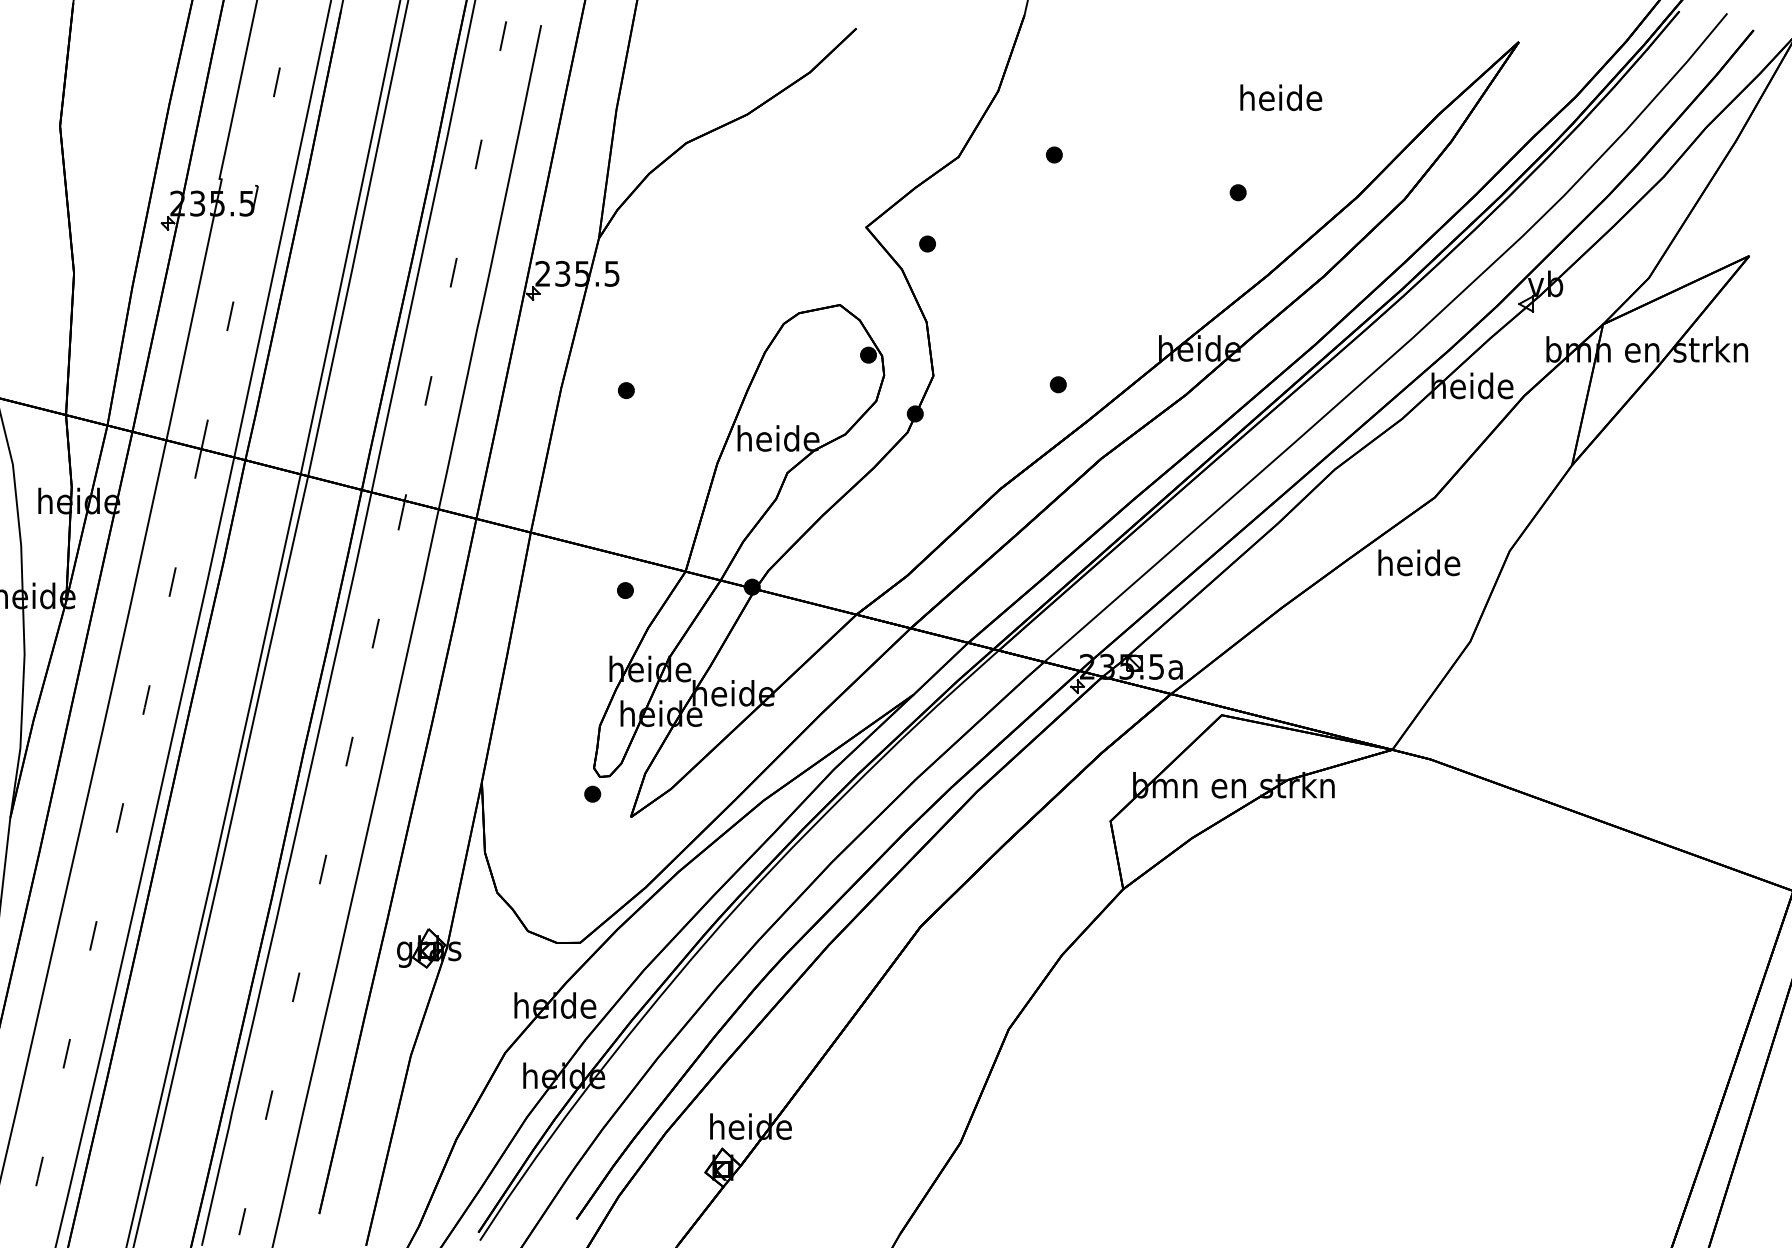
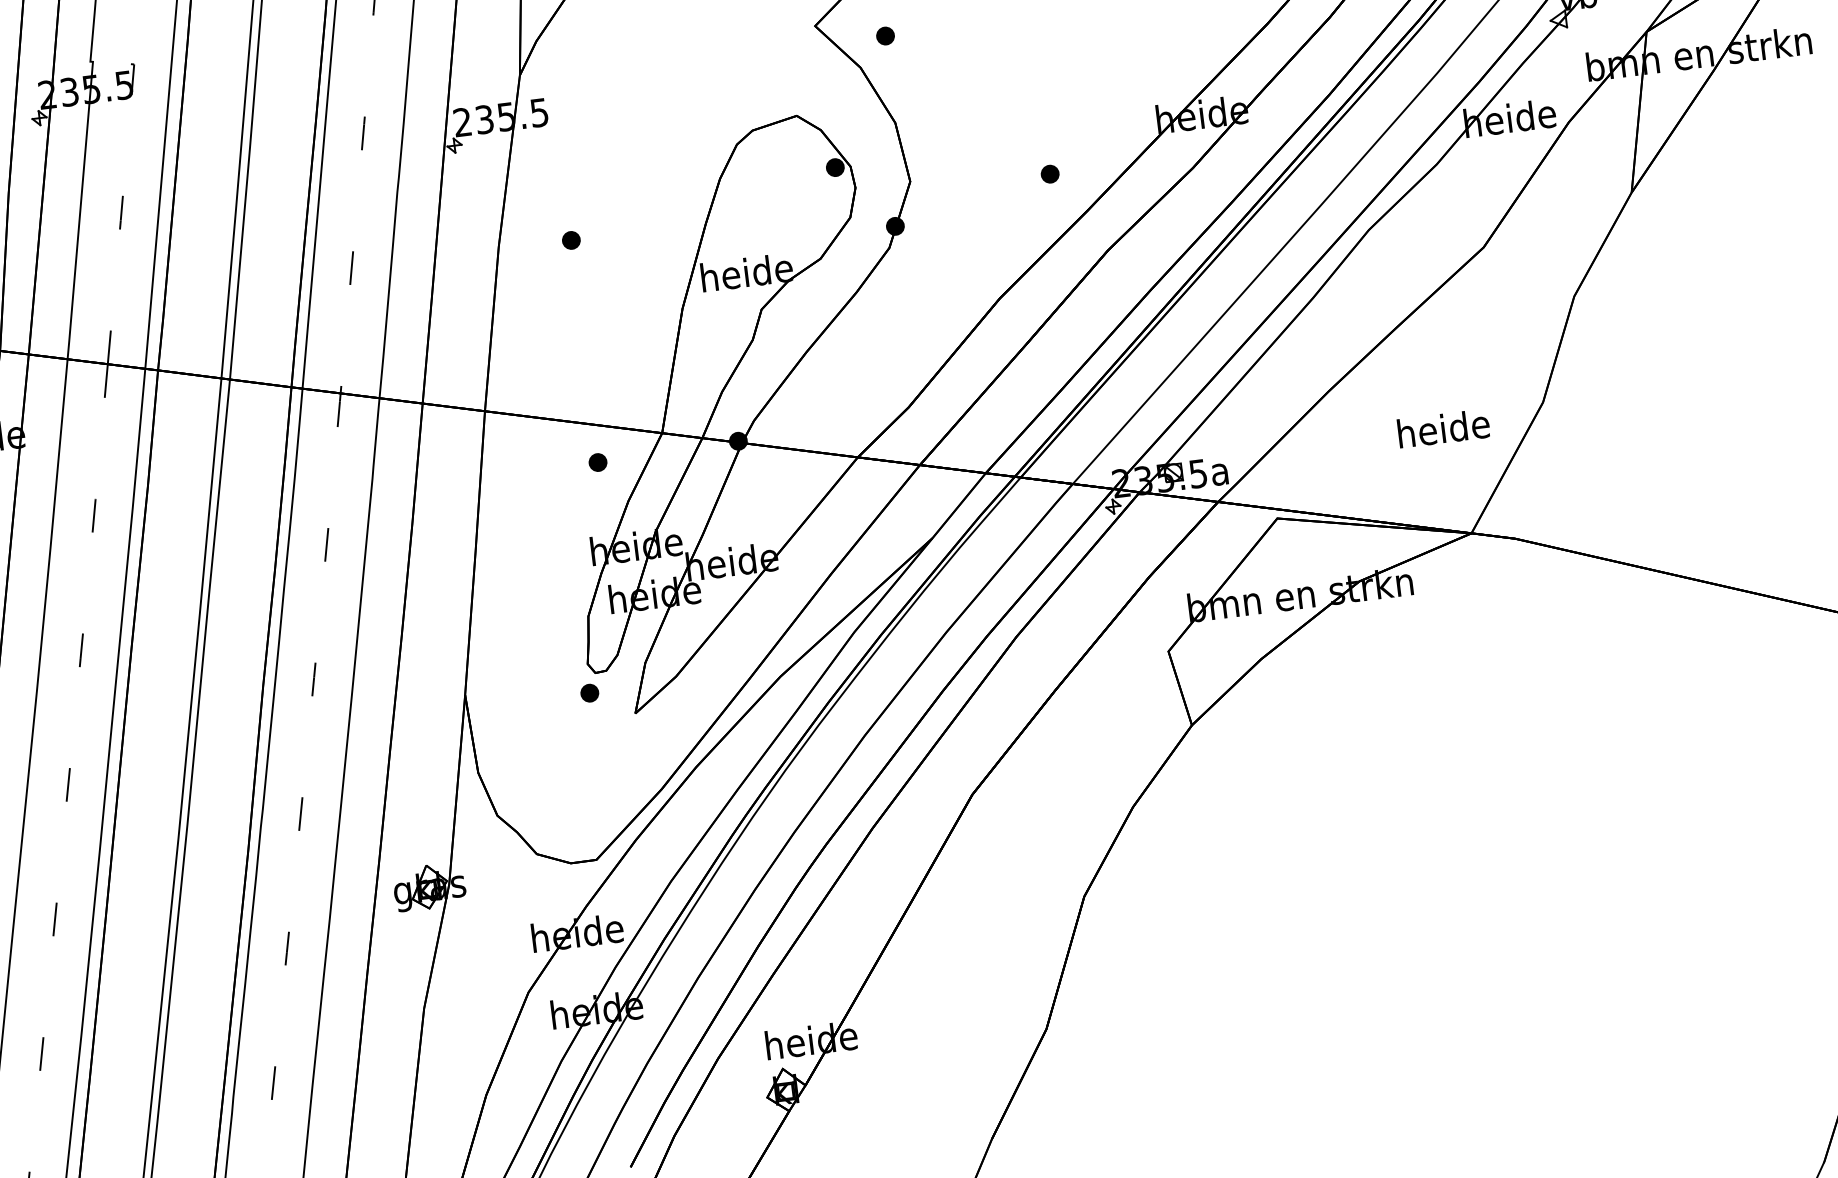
text: (1419, 562) -> (1443, 428), moved

